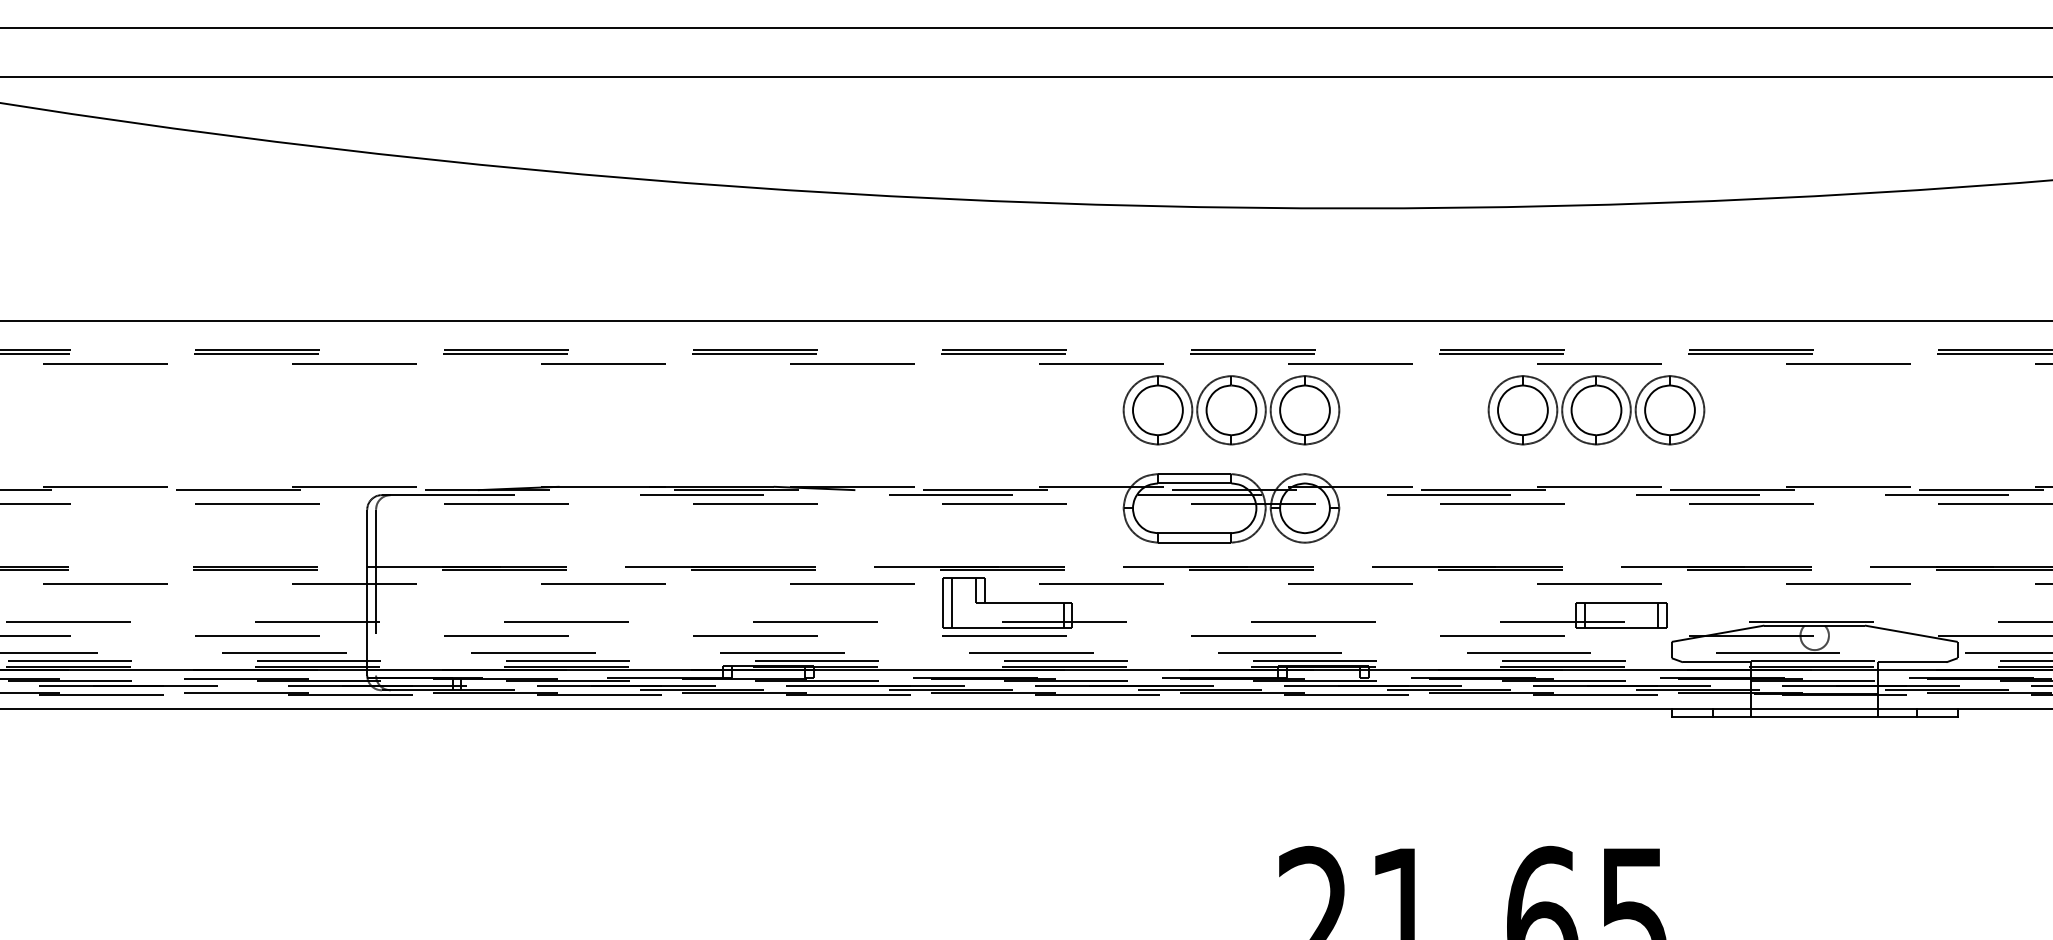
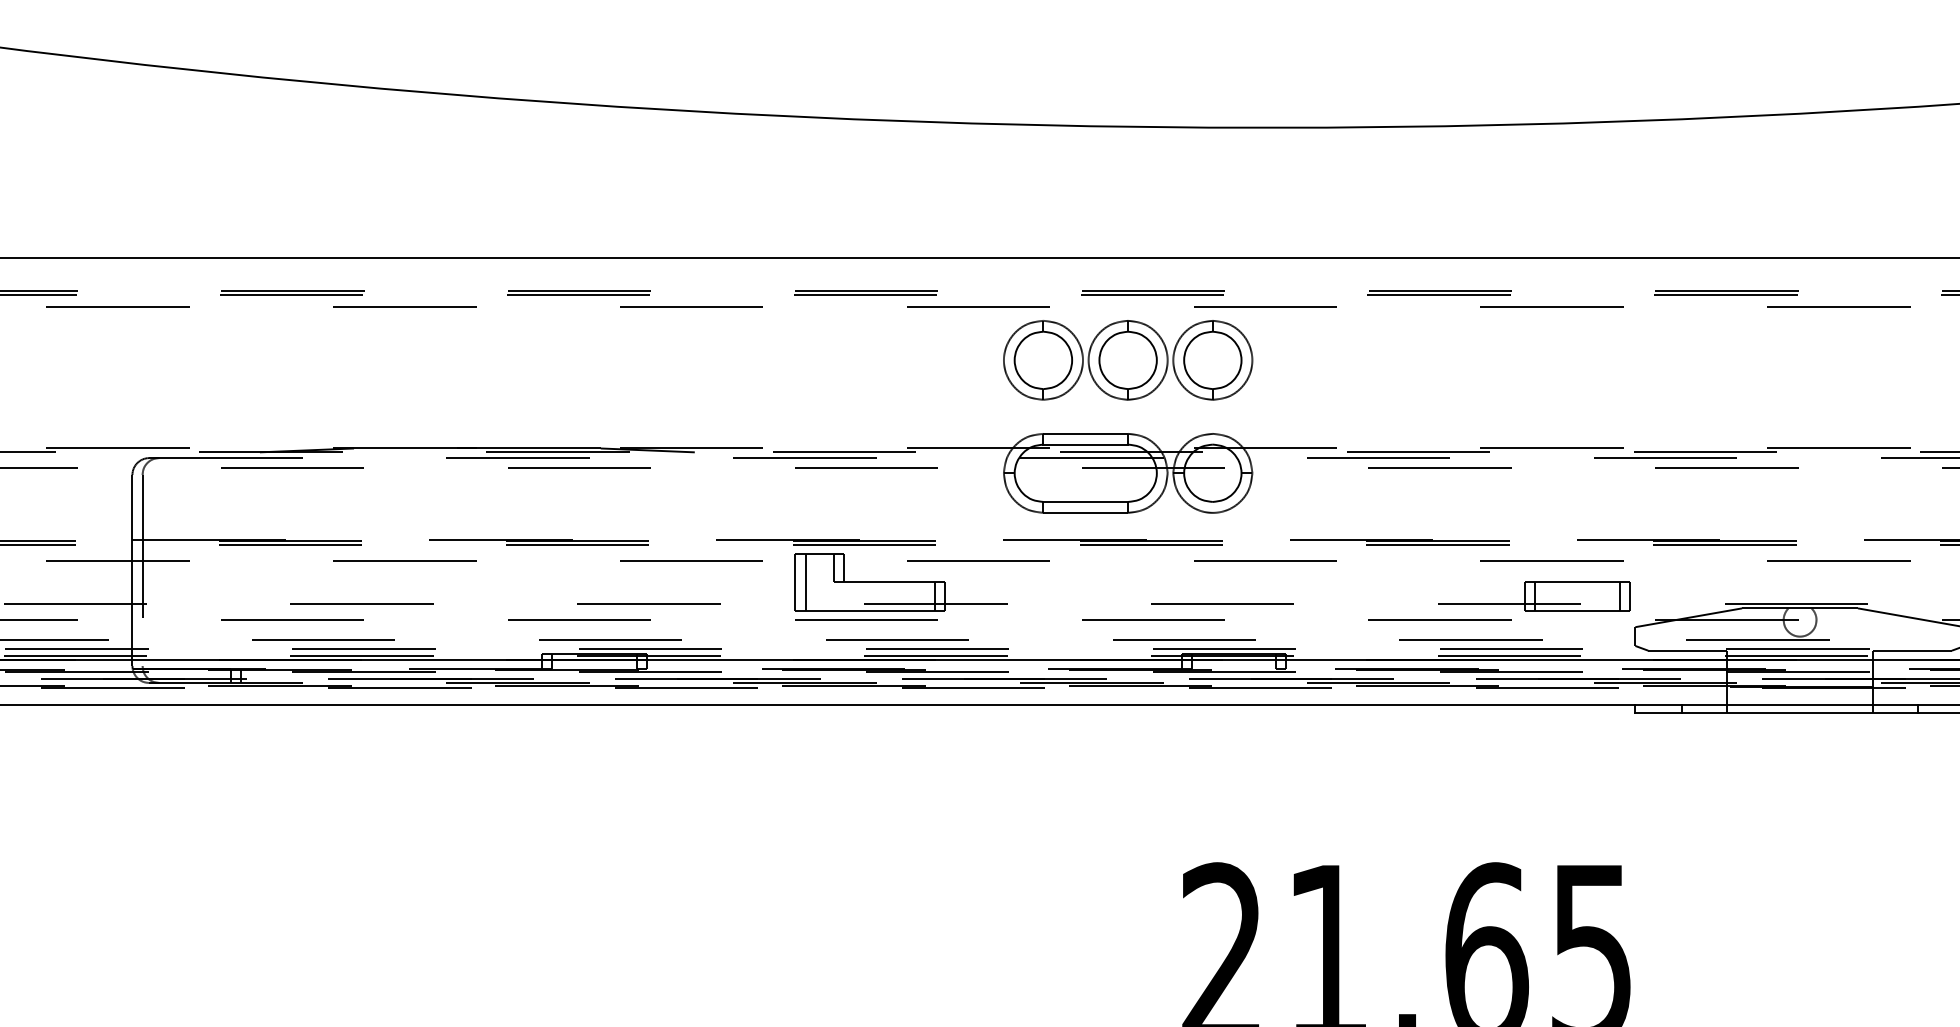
part: (1596, 410) -> (1548, 360), removed

